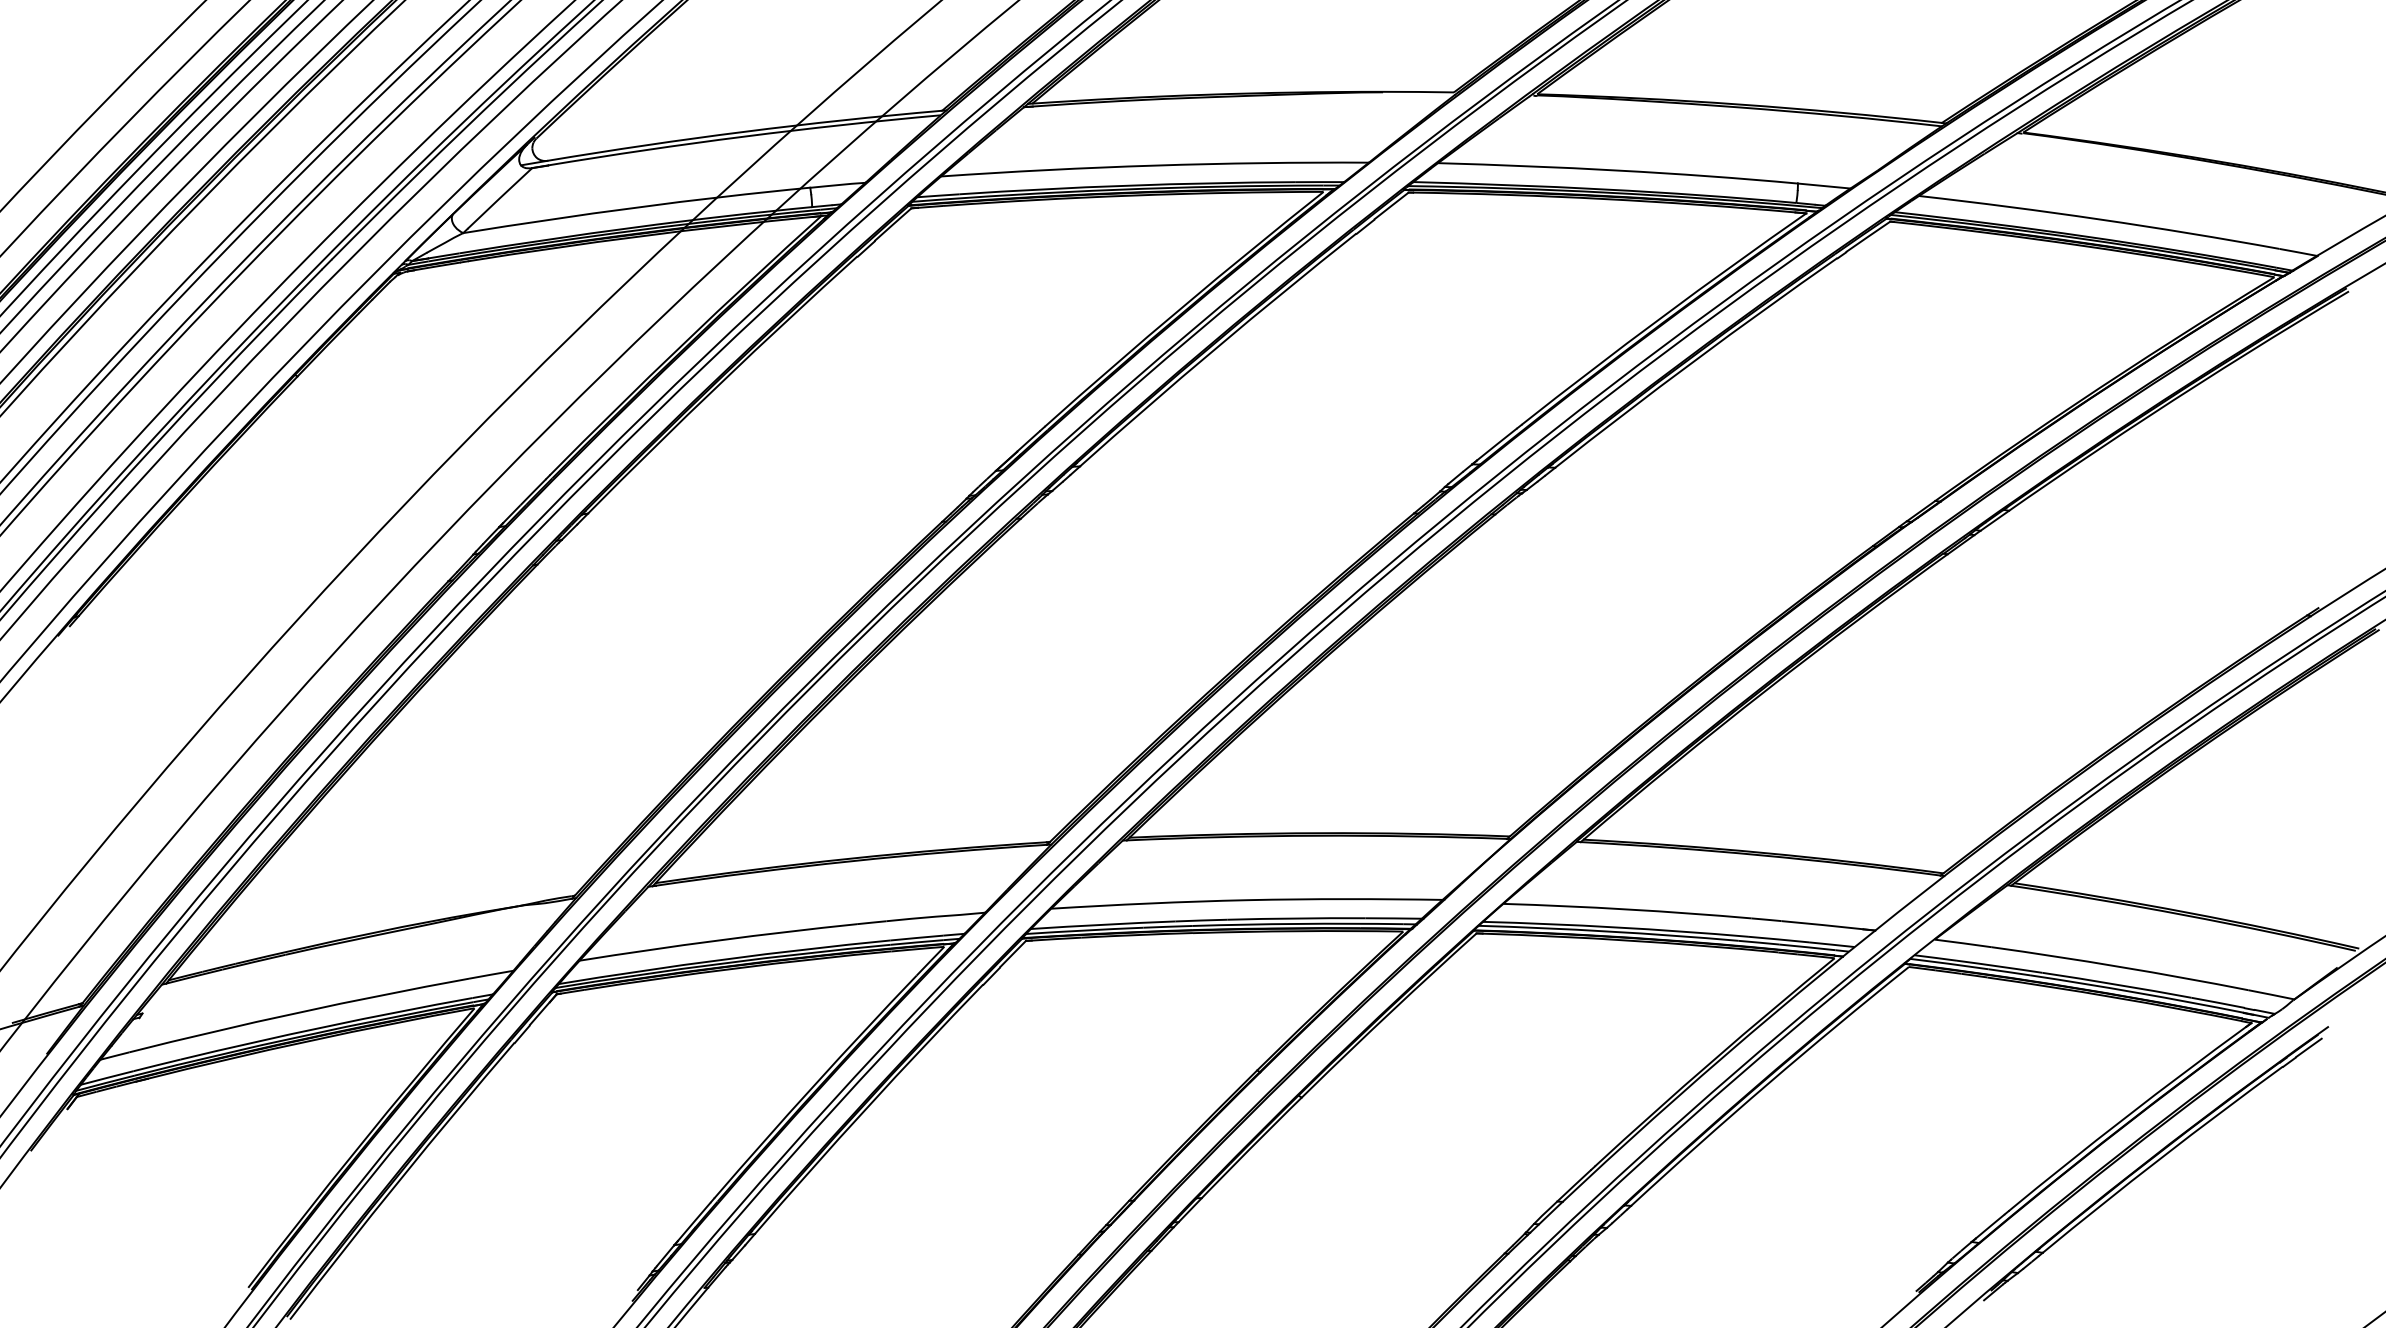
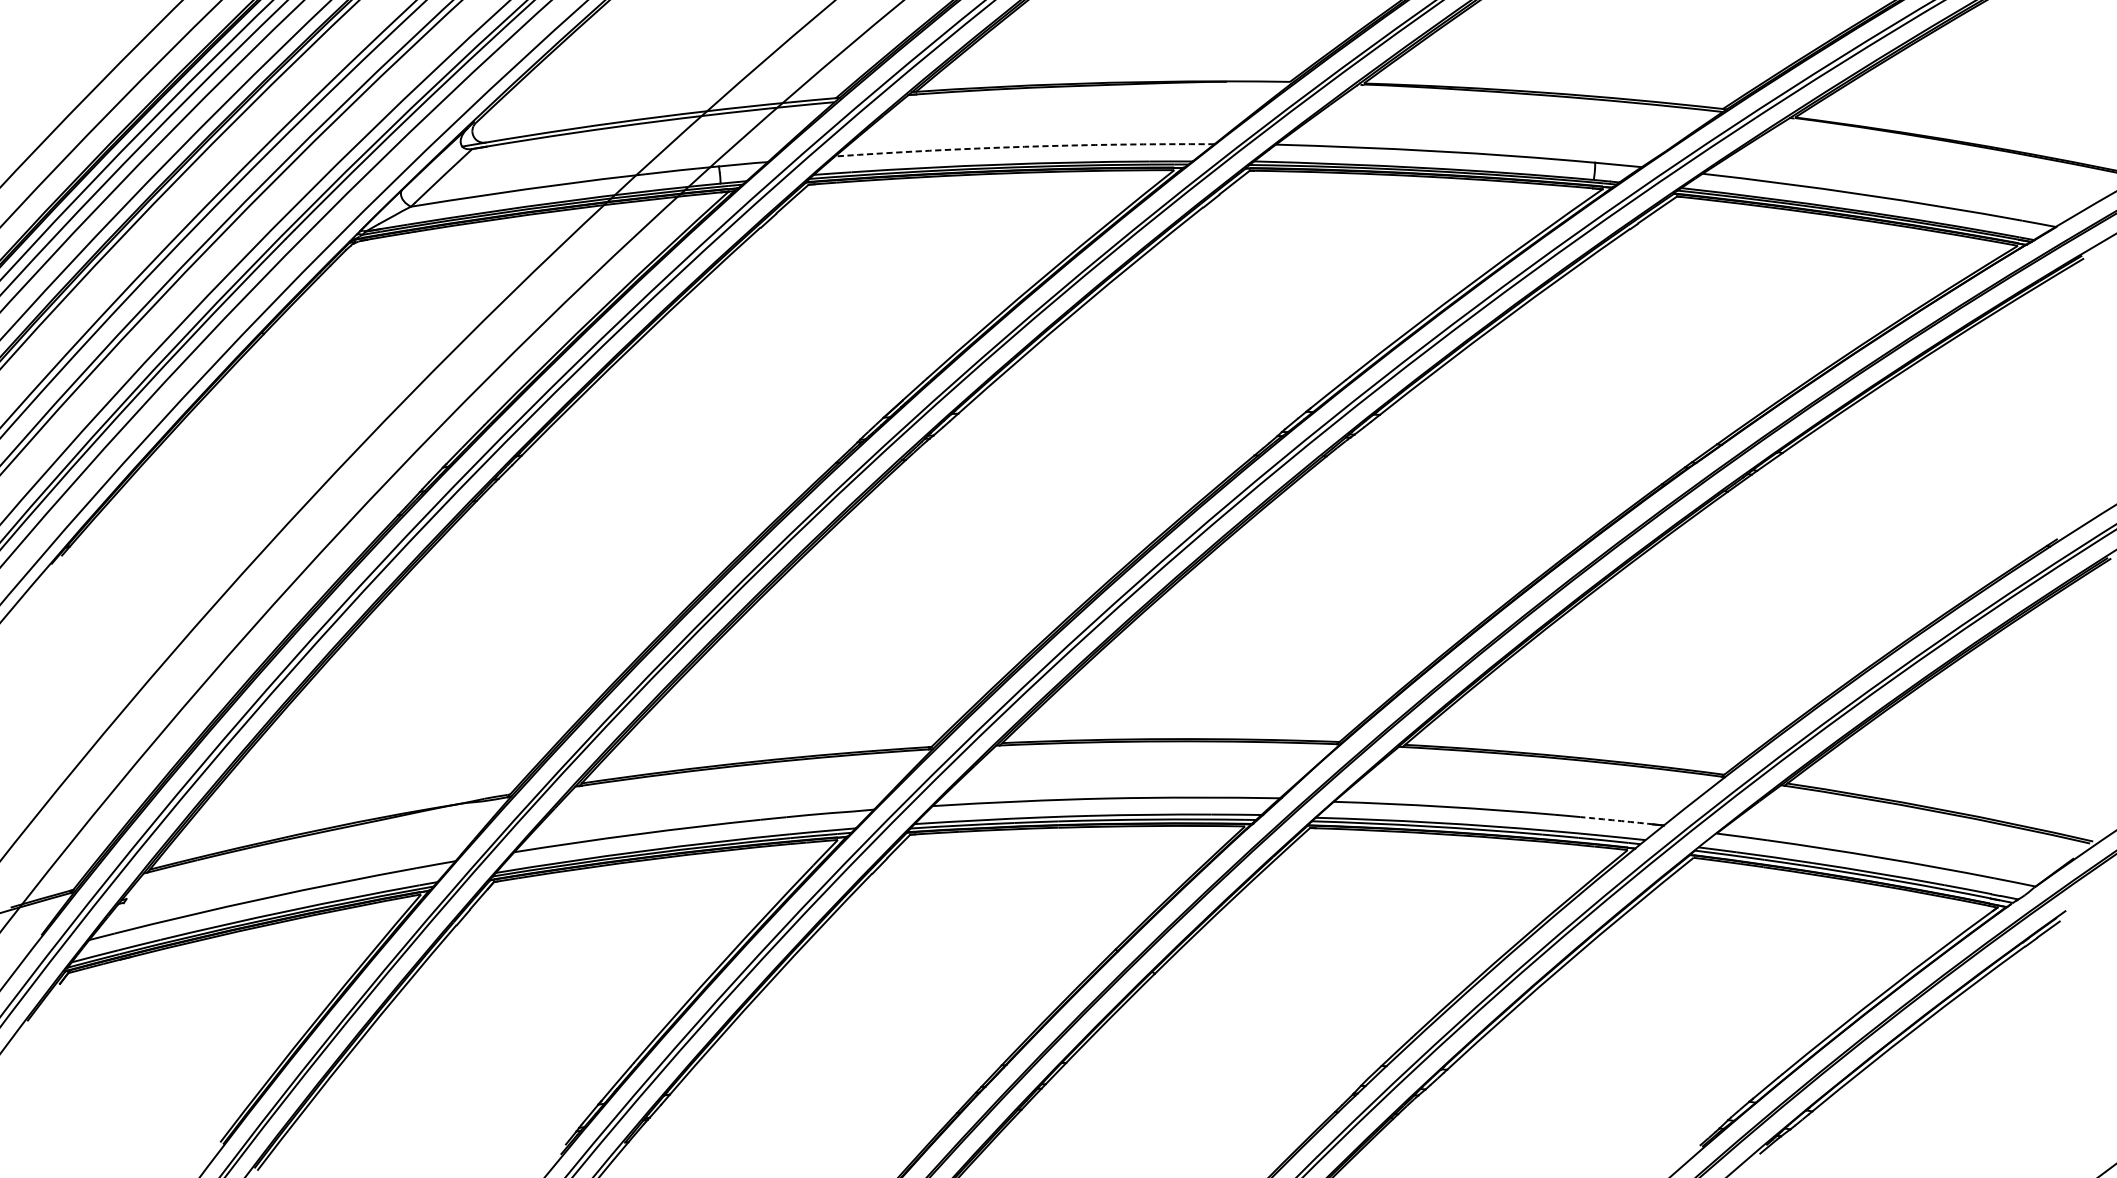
arc: (1154, 165) -> (1024, 146), solid -> dashed
arc: (1822, 925) -> (1616, 821), solid -> dashed

